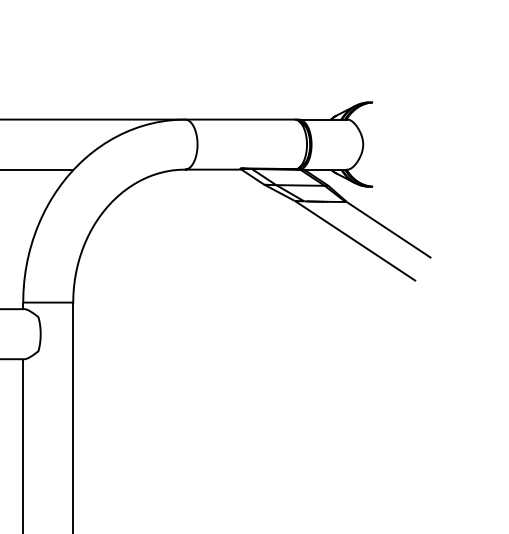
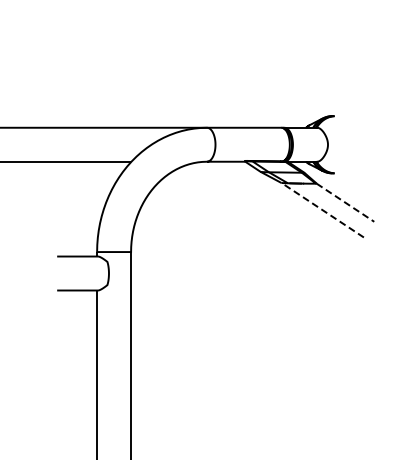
line: (388, 229) -> (345, 202), solid -> dashed
line: (355, 239) -> (322, 209), solid -> dashed

